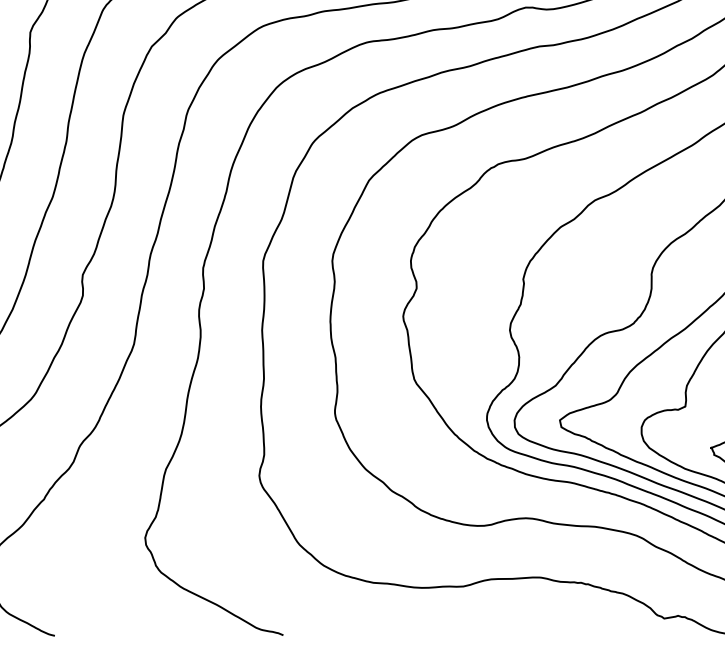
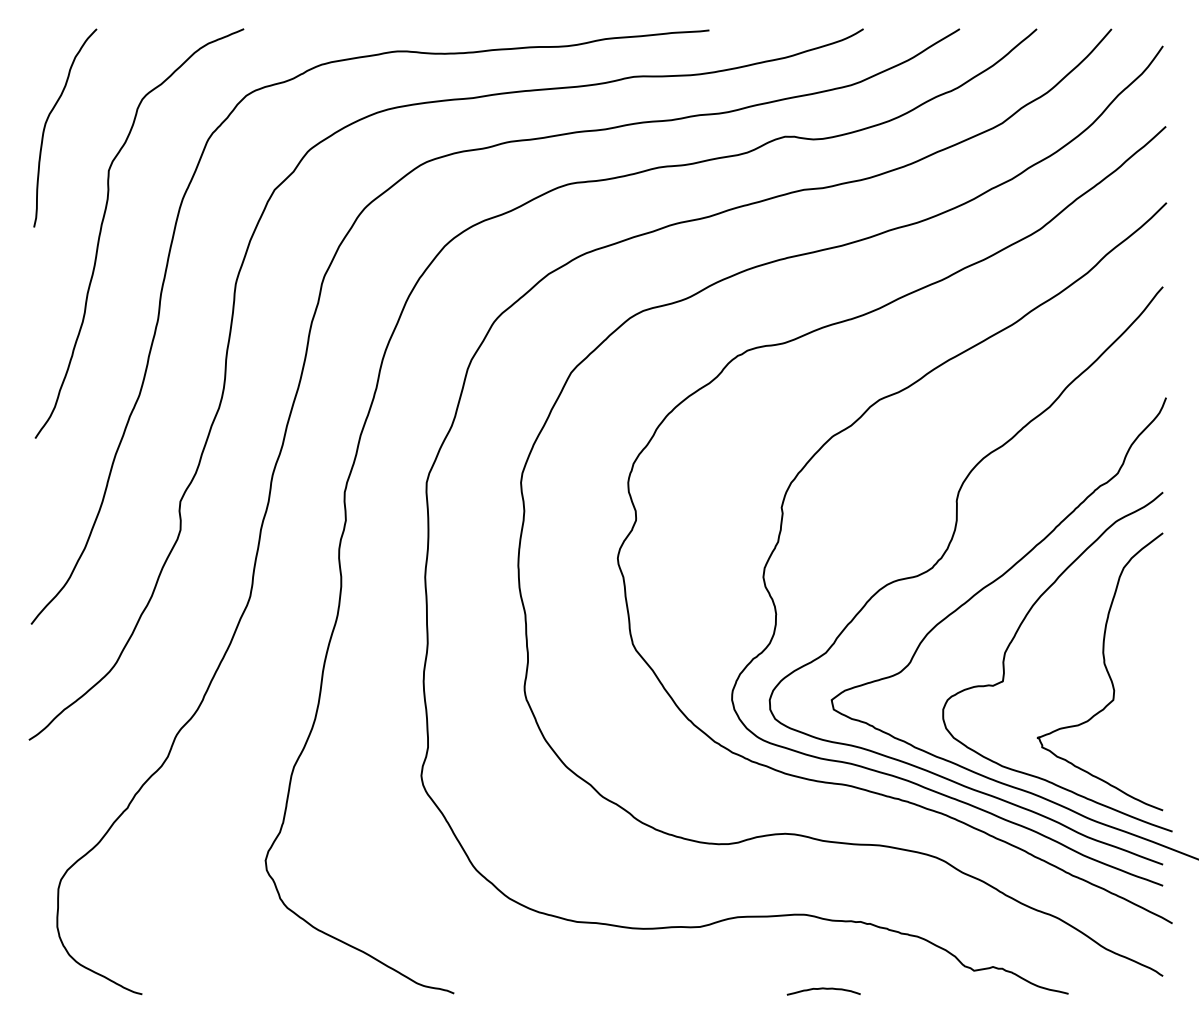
curve: (553, 632) -> (823, 989), added

